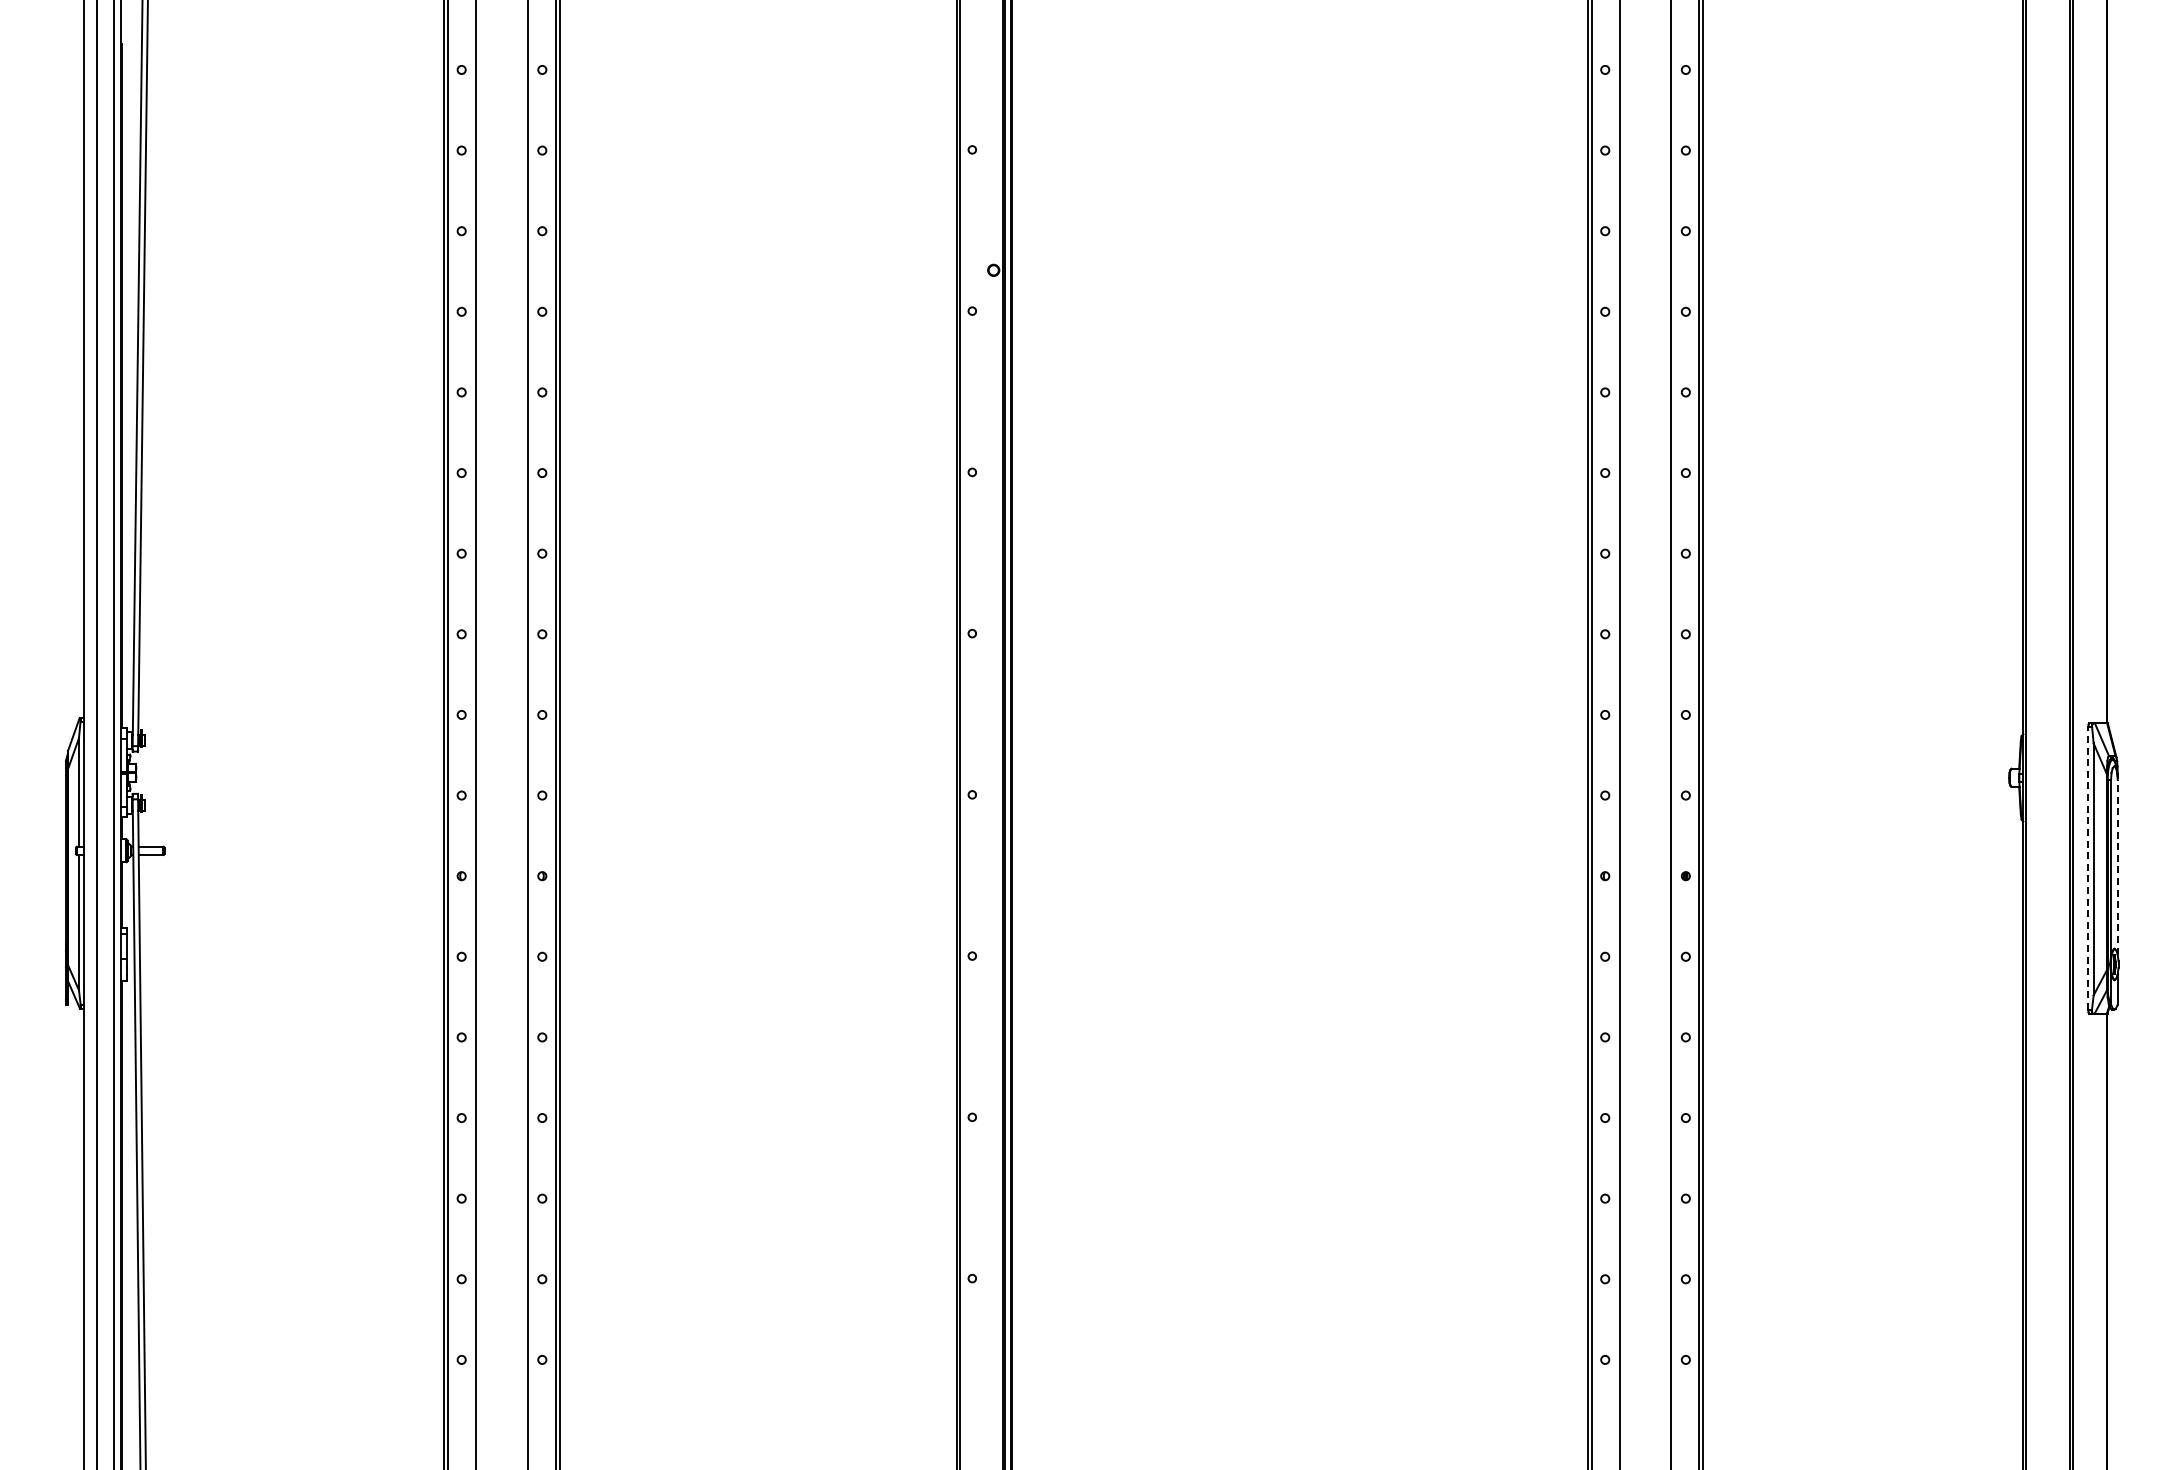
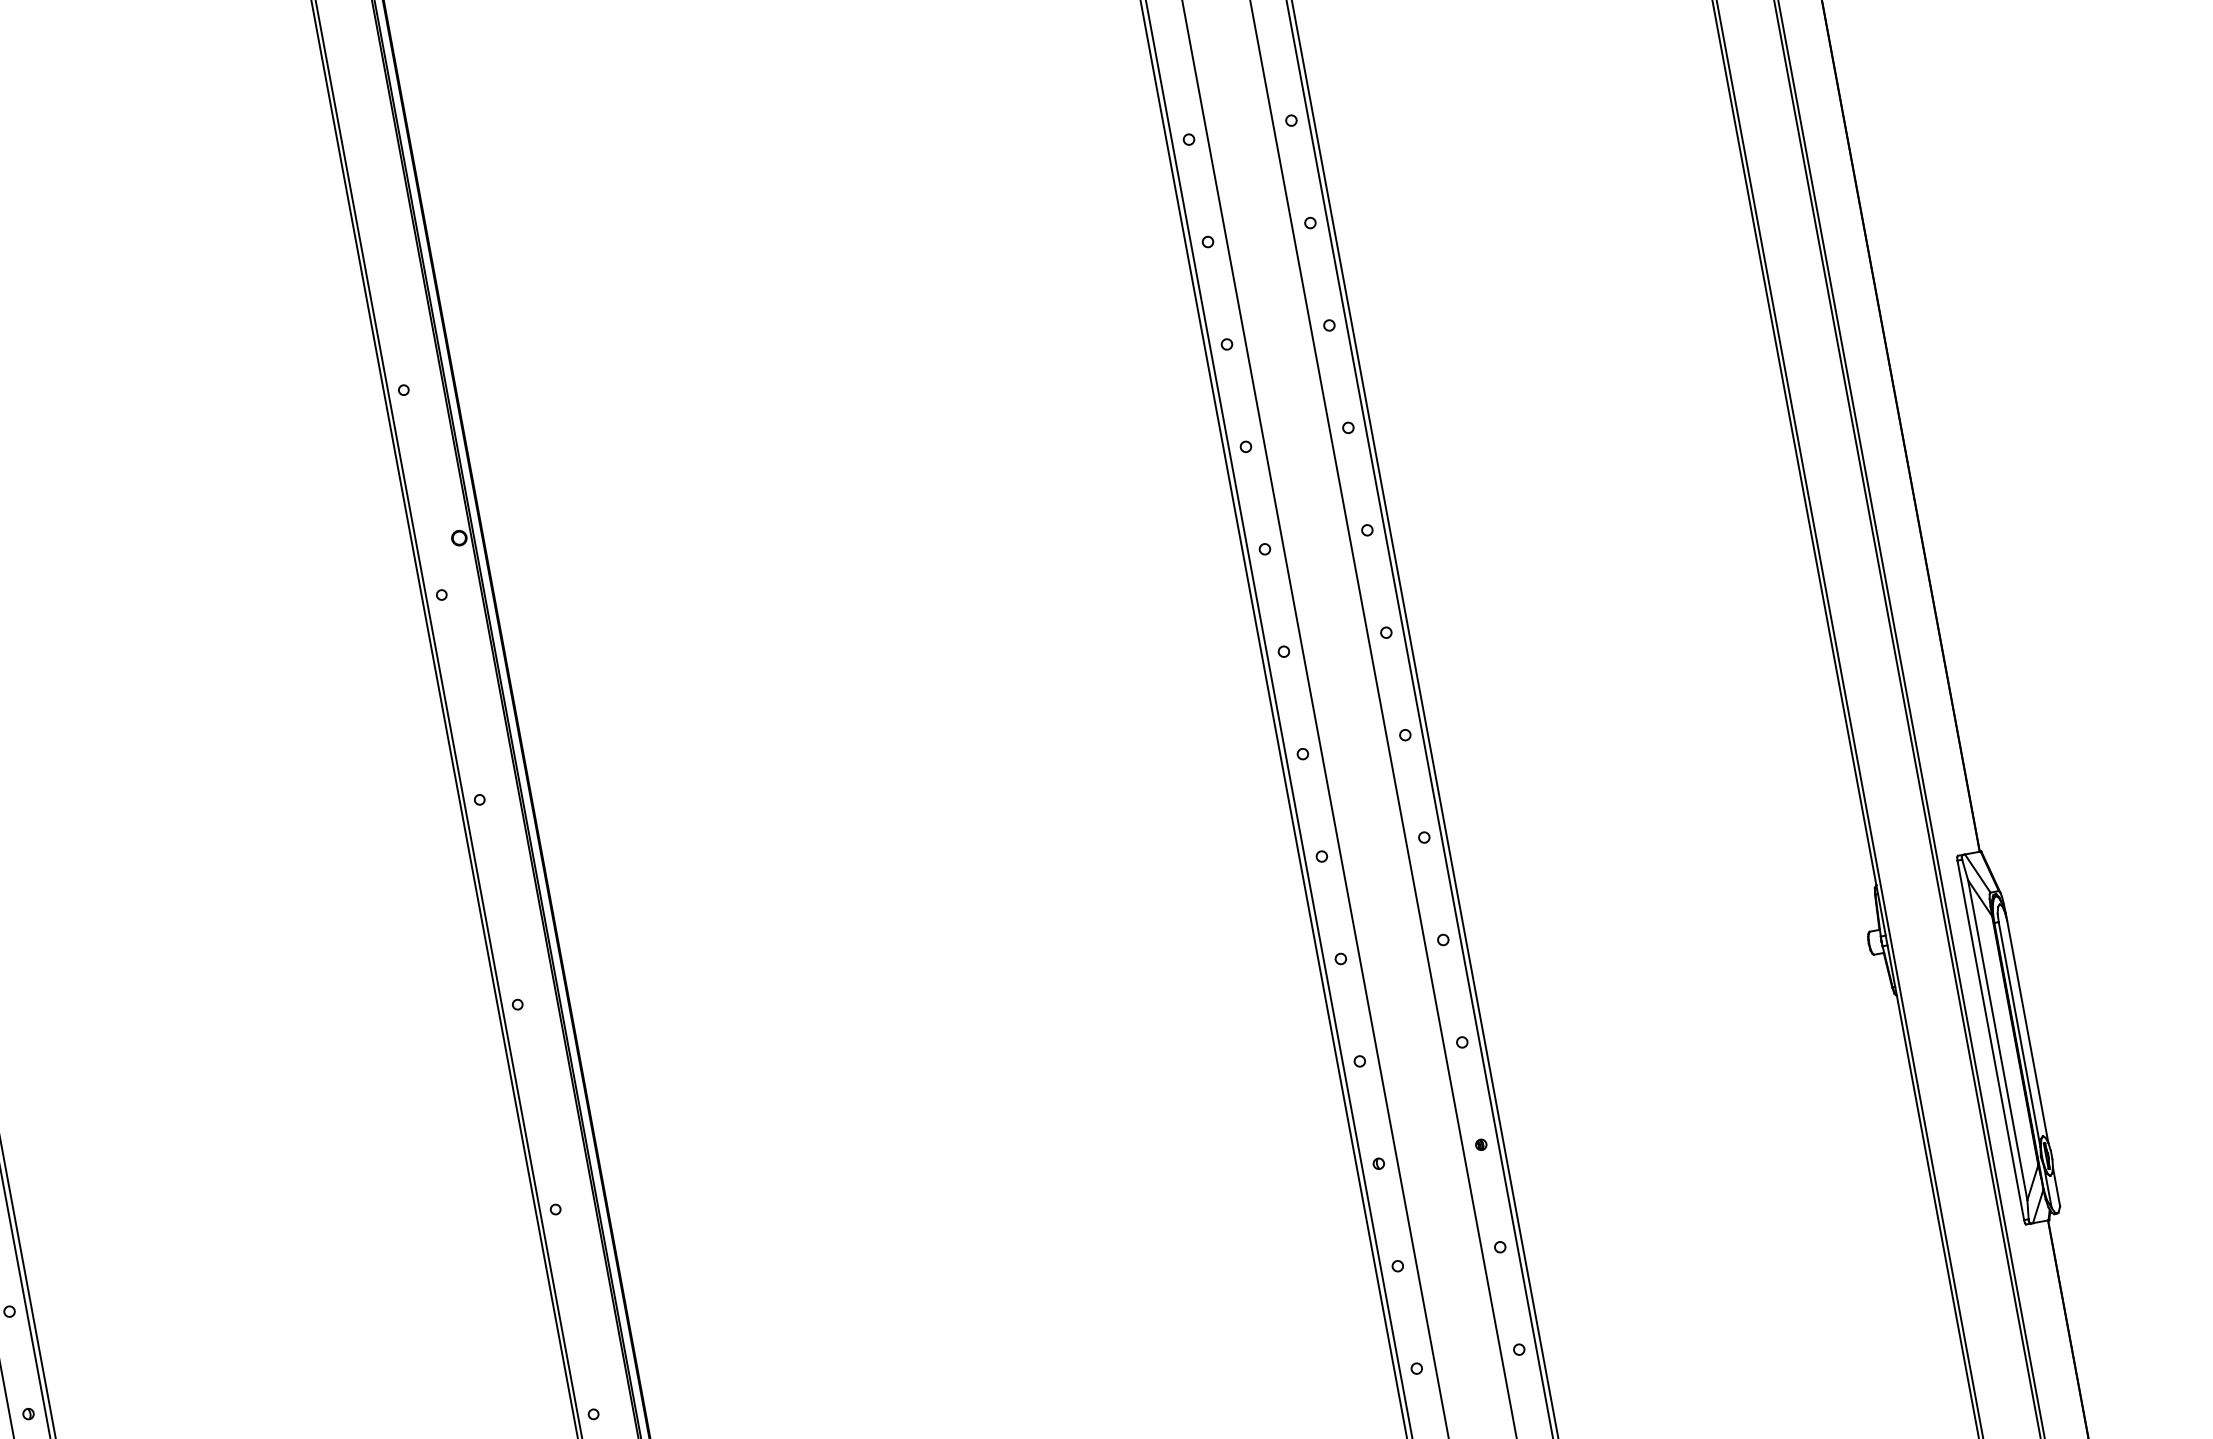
line: (2117, 866) -> (2027, 1030), dashed -> solid
line: (2088, 868) -> (1990, 1040), dashed -> solid

